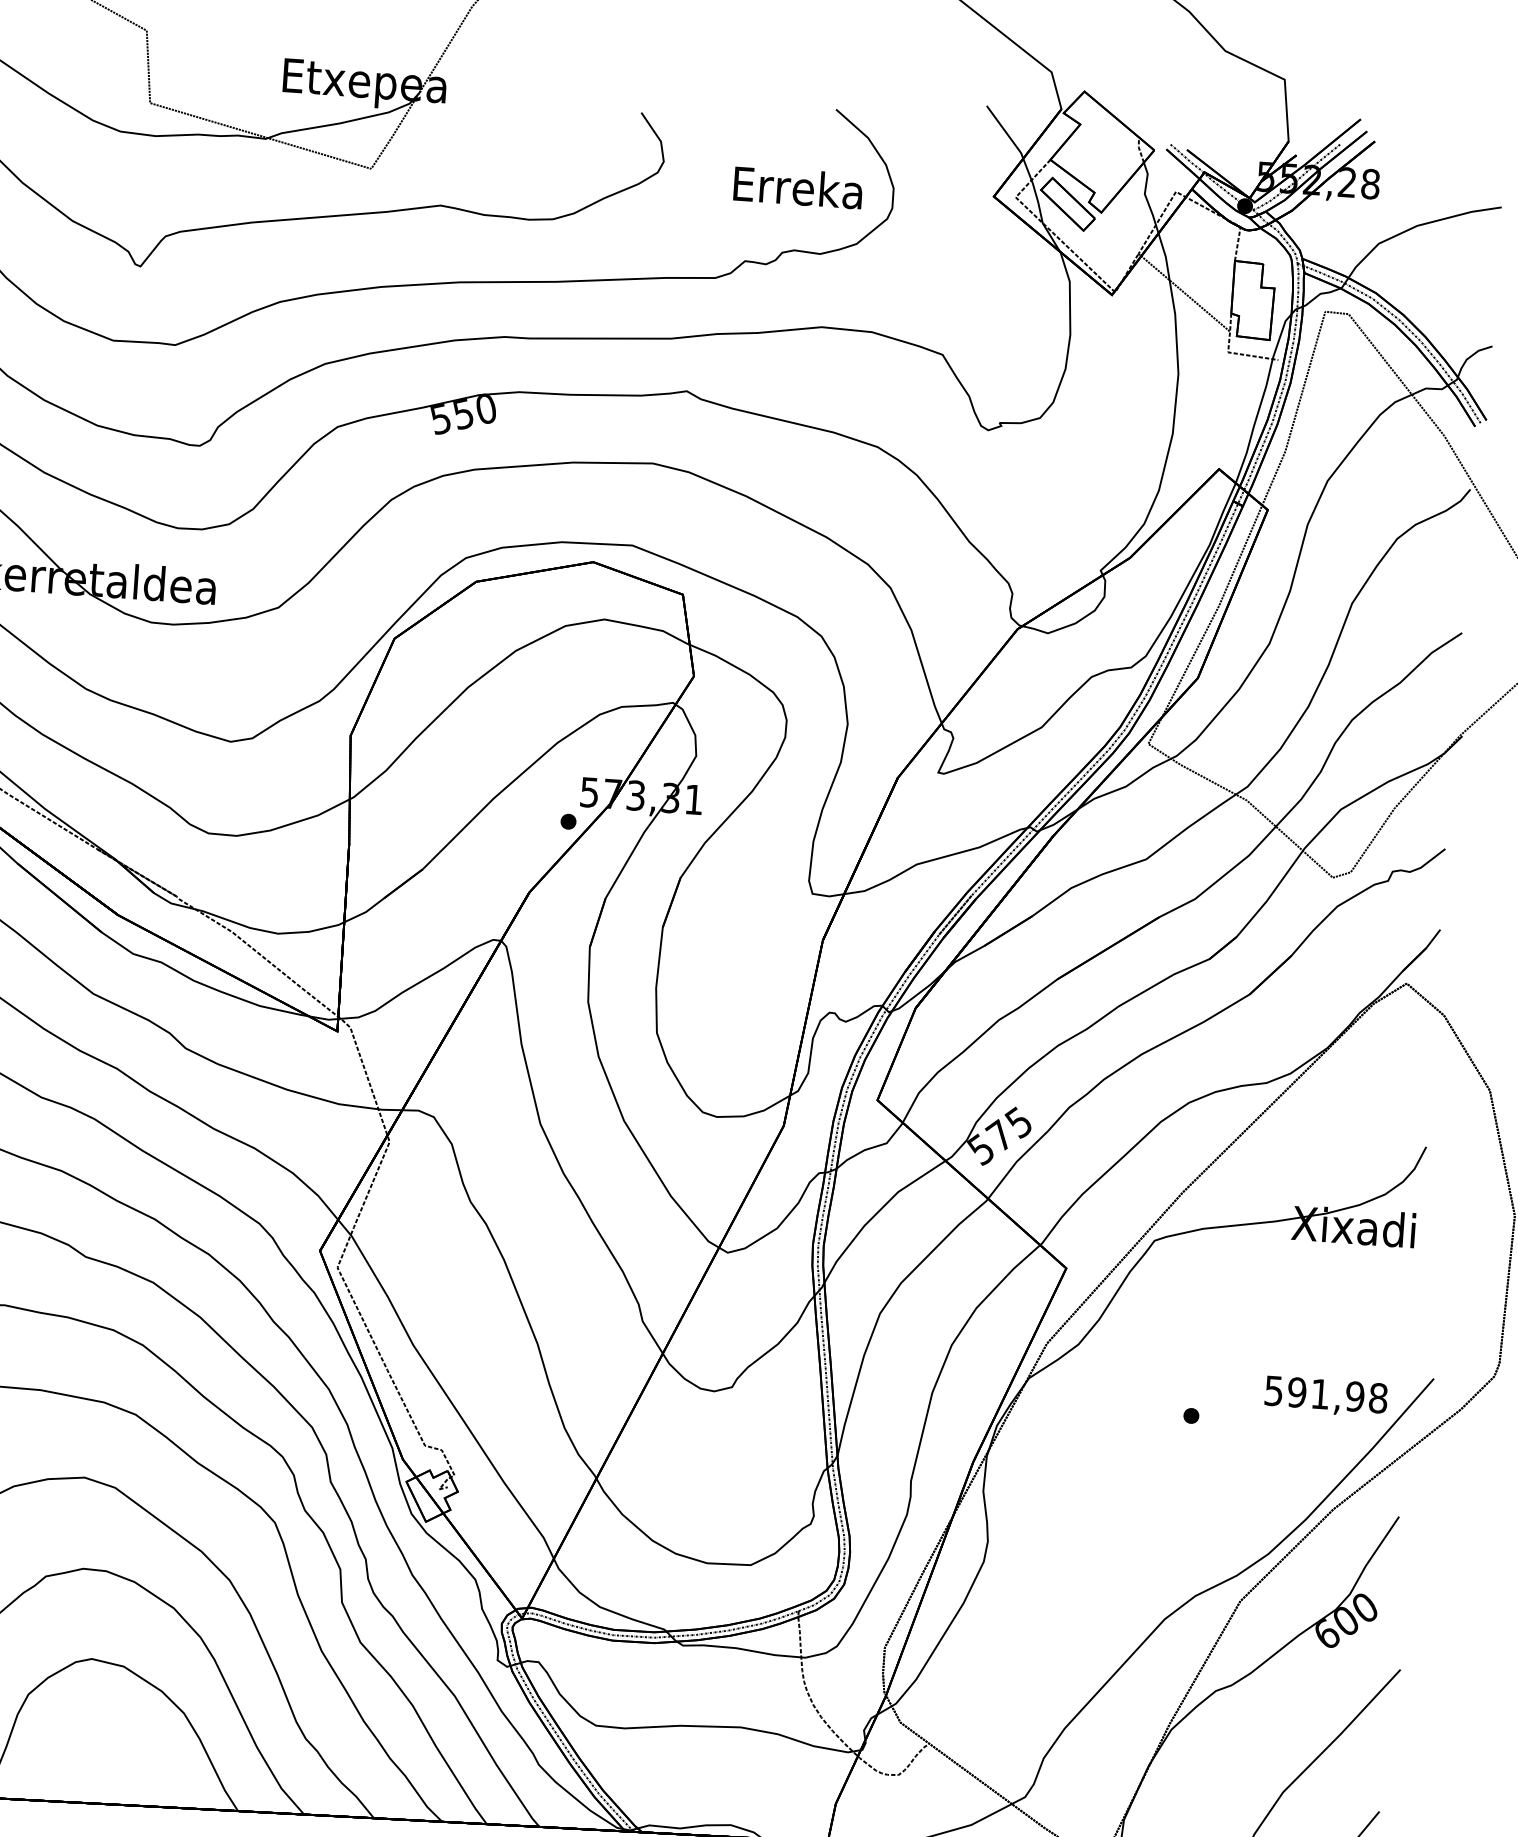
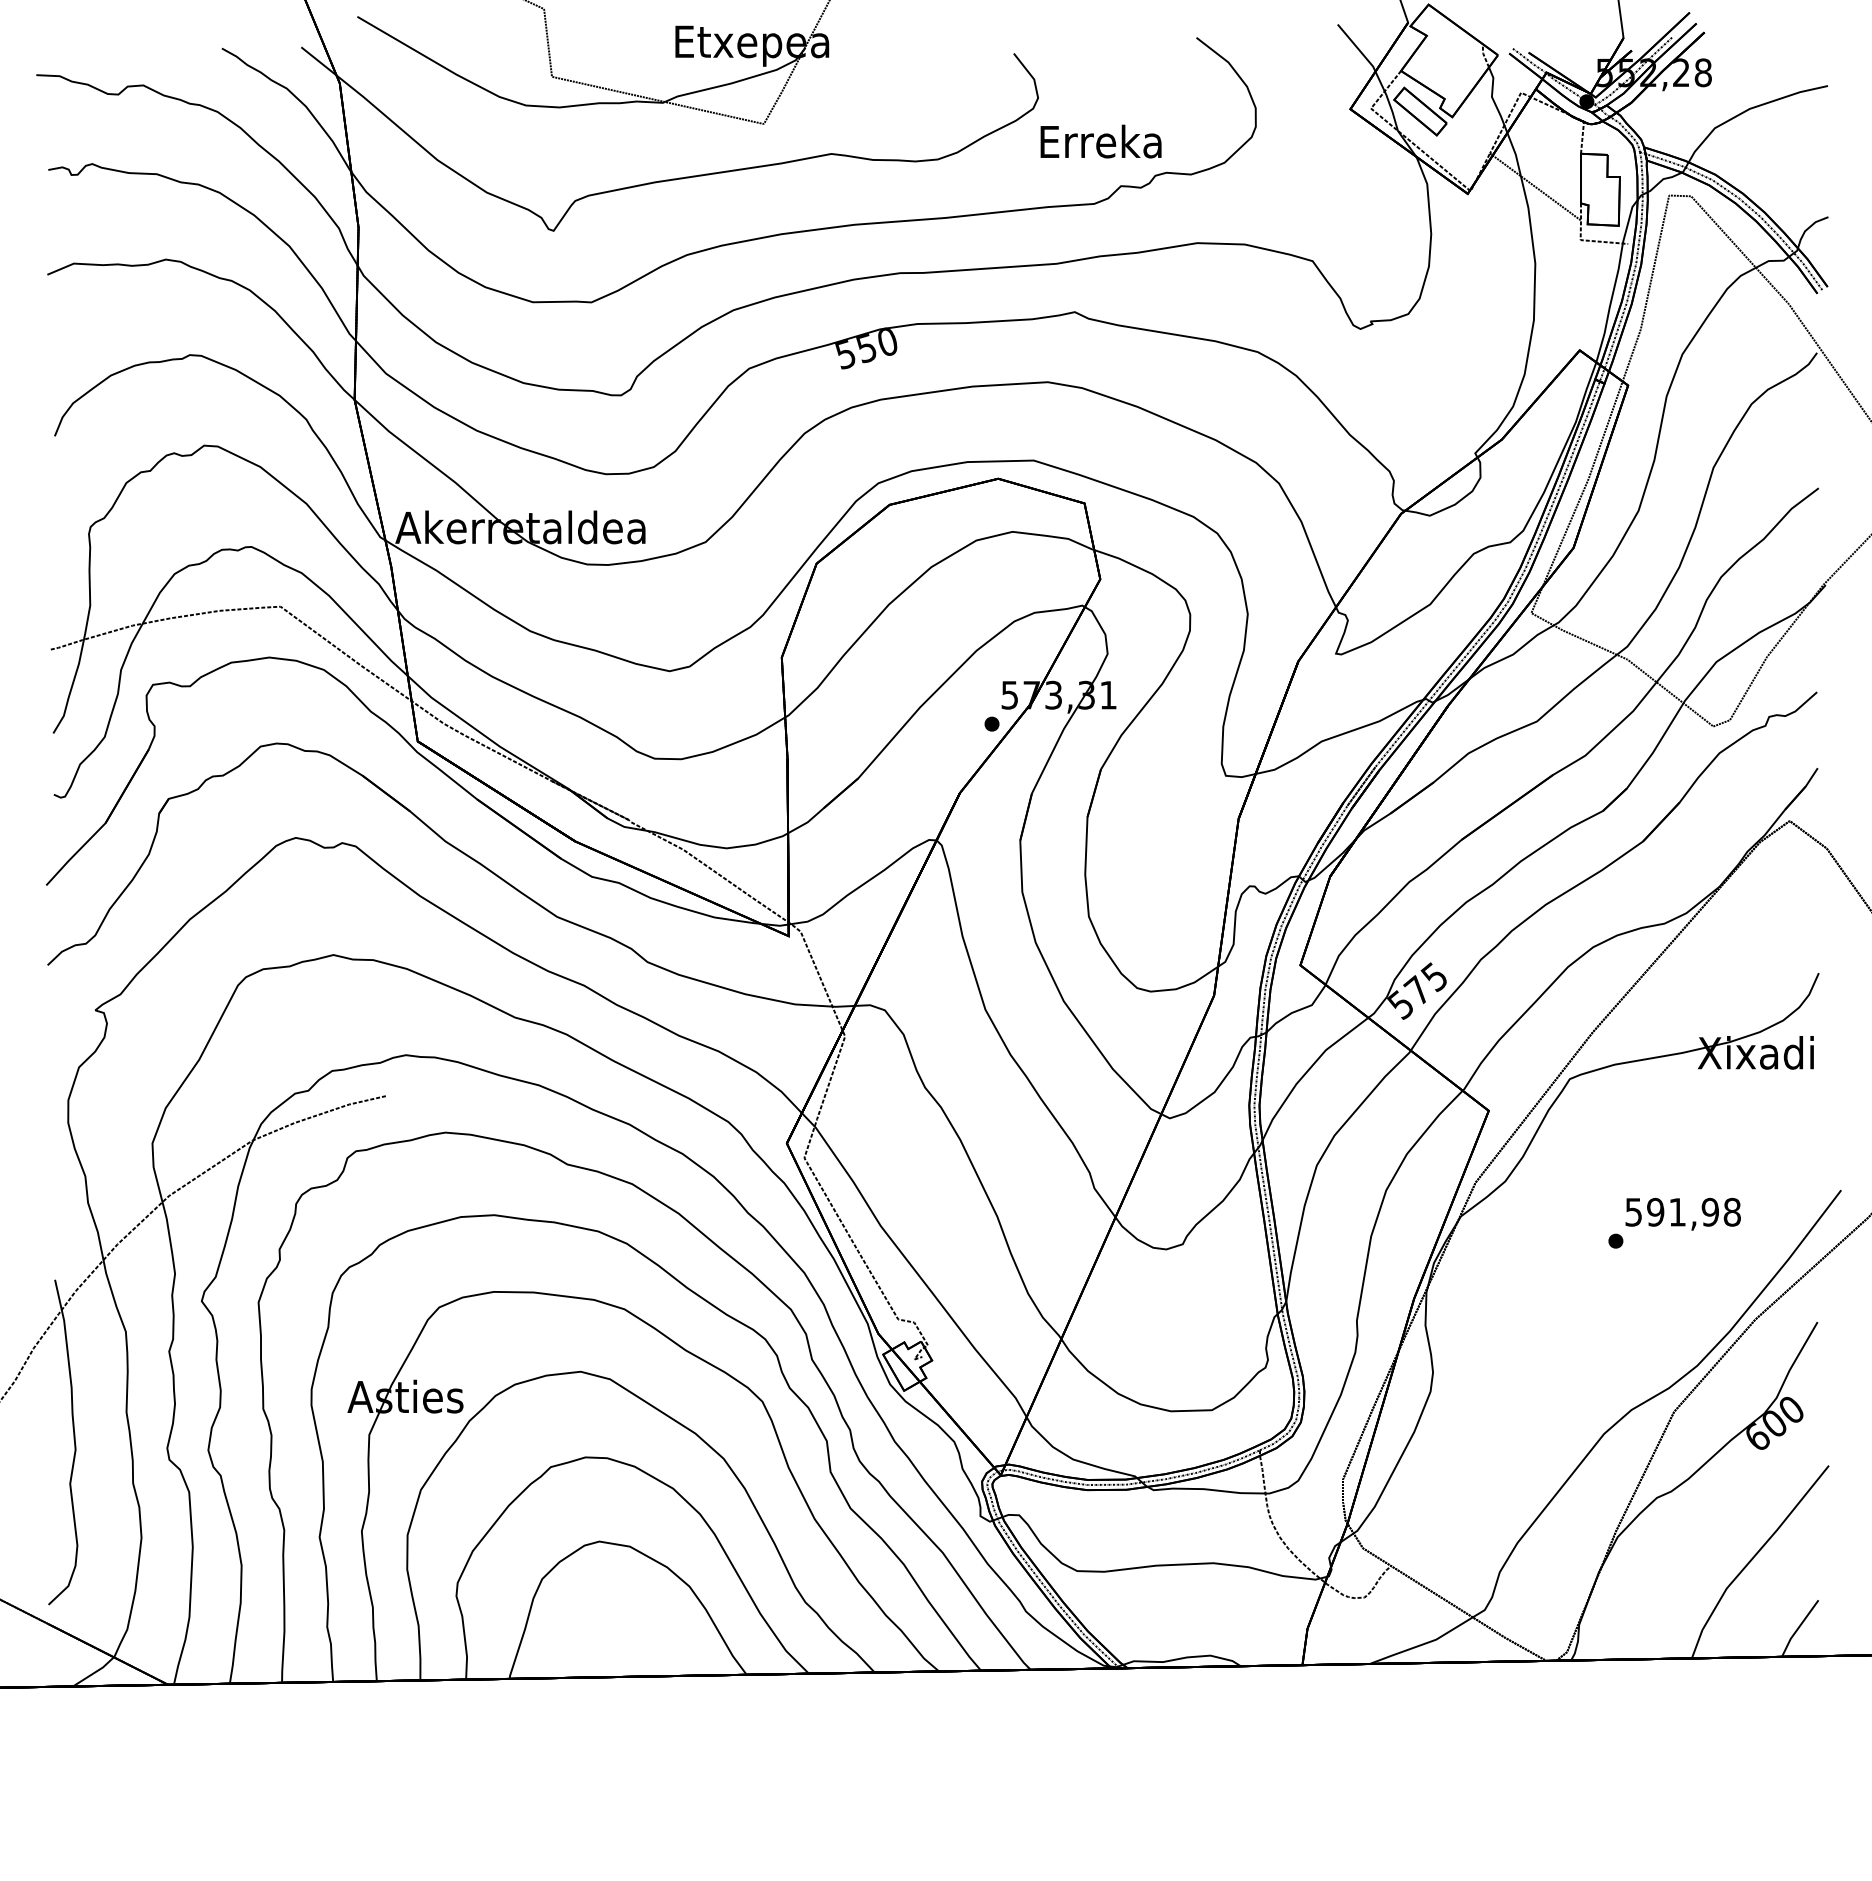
text: (797, 187) -> (1100, 141), moved
text: (1325, 1395) -> (1682, 1213), moved

